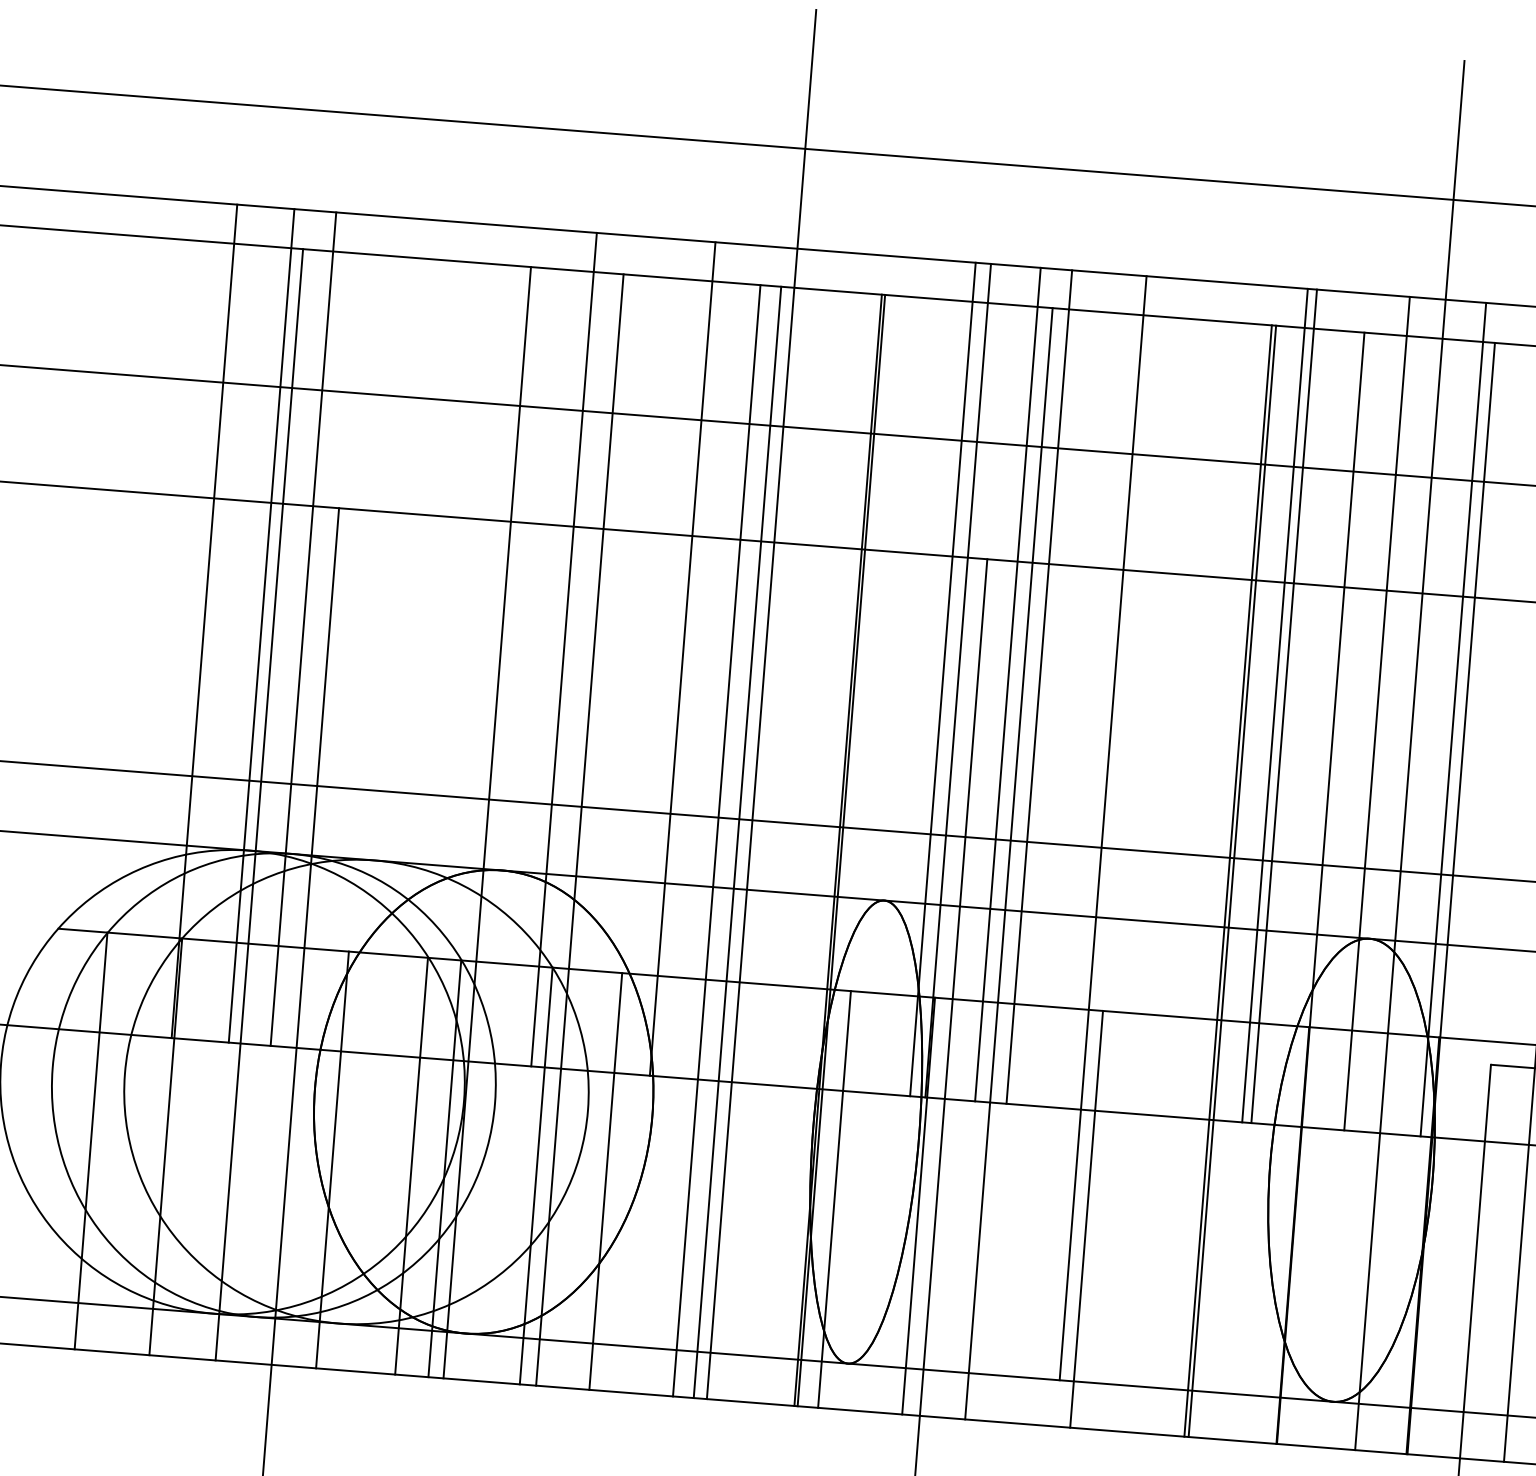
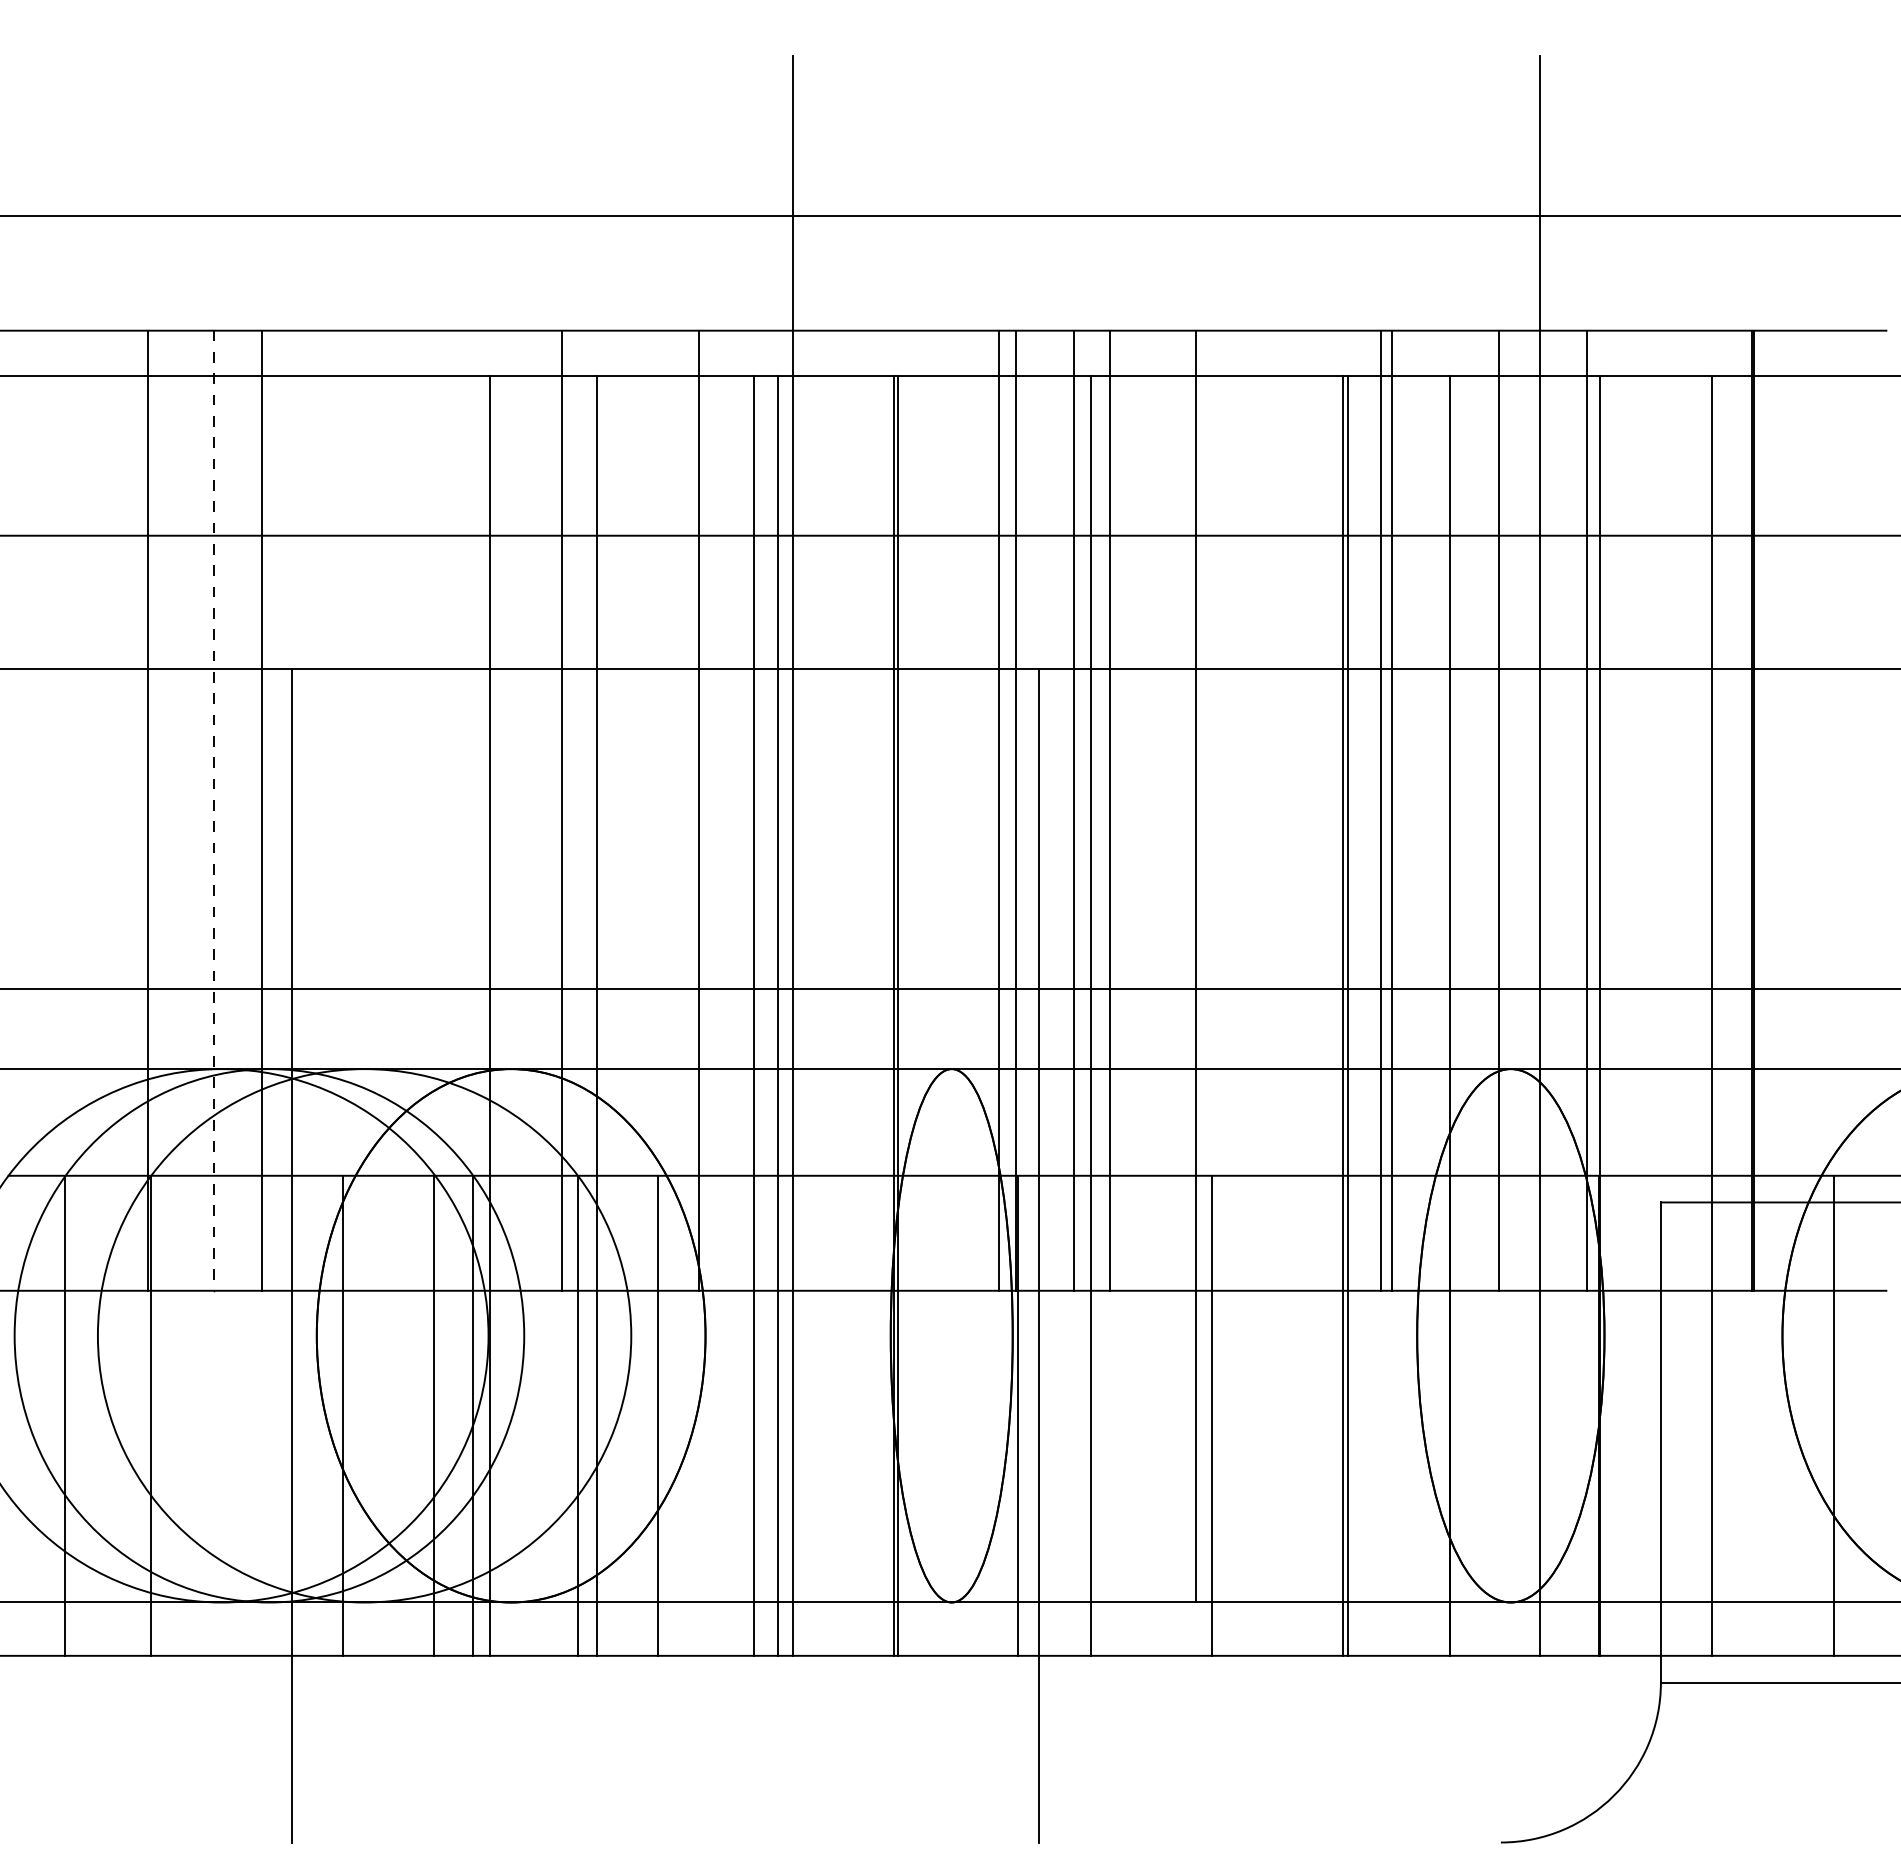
line: (261, 626) -> (213, 811), solid -> dashed
line: (259, 804) -> (227, 1015), removed
line: (834, 1199) -> (921, 1415), removed

